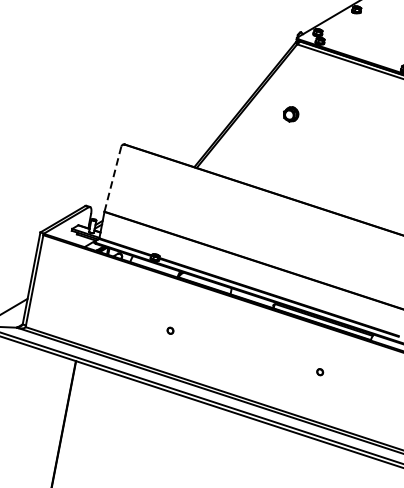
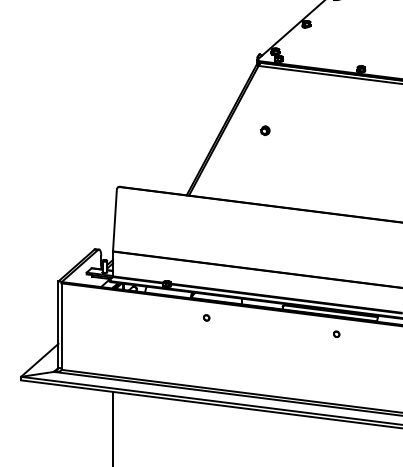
part: (291, 114) -> (265, 130), size x0.62
line: (112, 178) -> (114, 219), dashed -> solid
part: (170, 330) -> (206, 317), moved
part: (320, 371) -> (336, 333), moved

